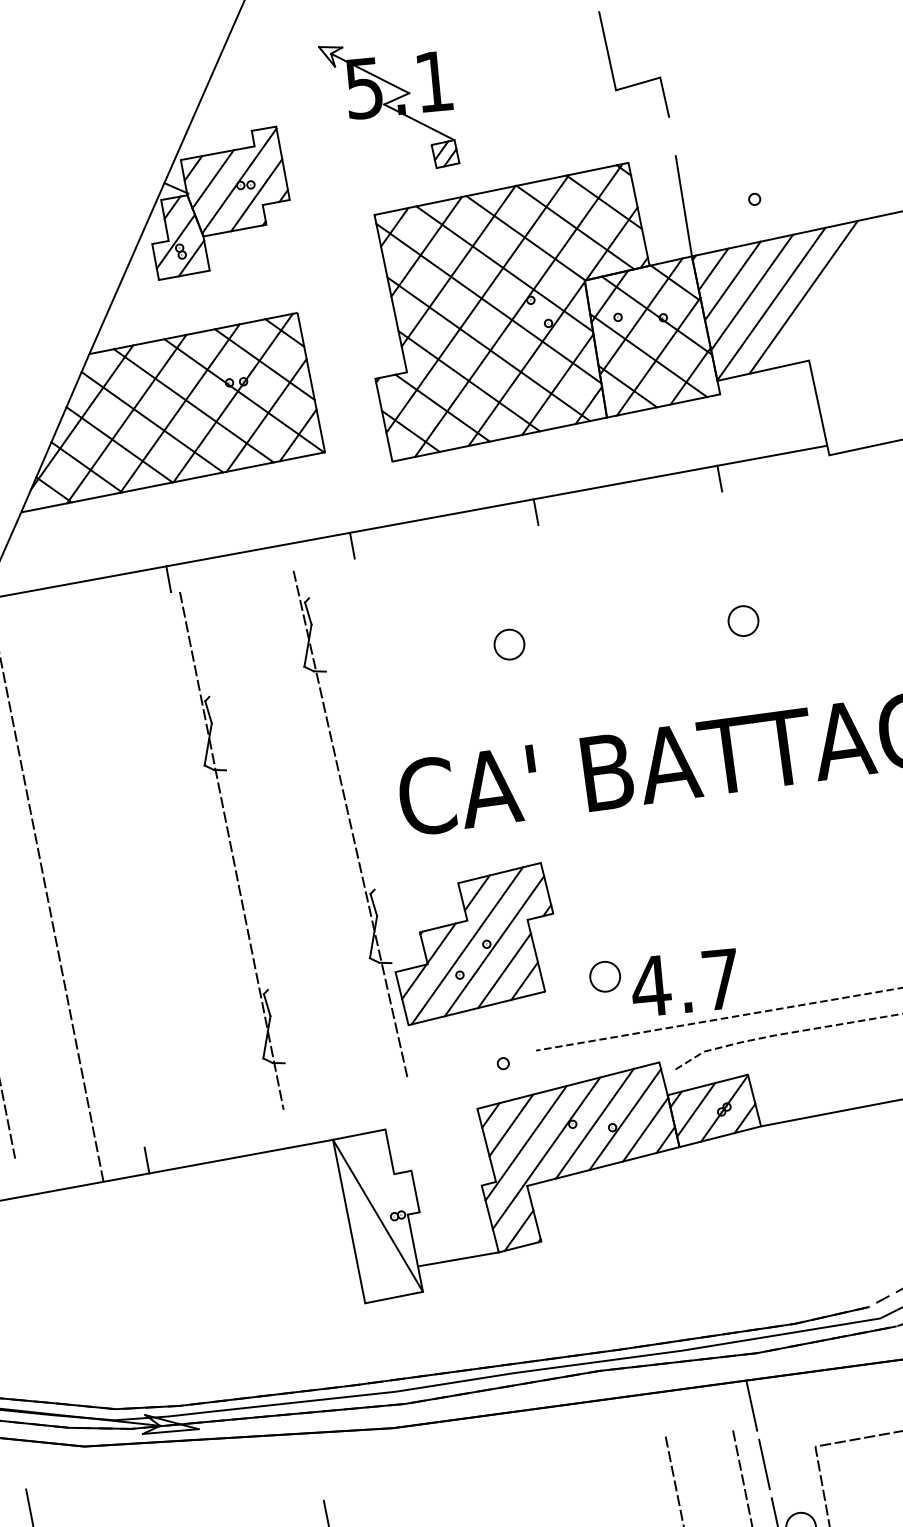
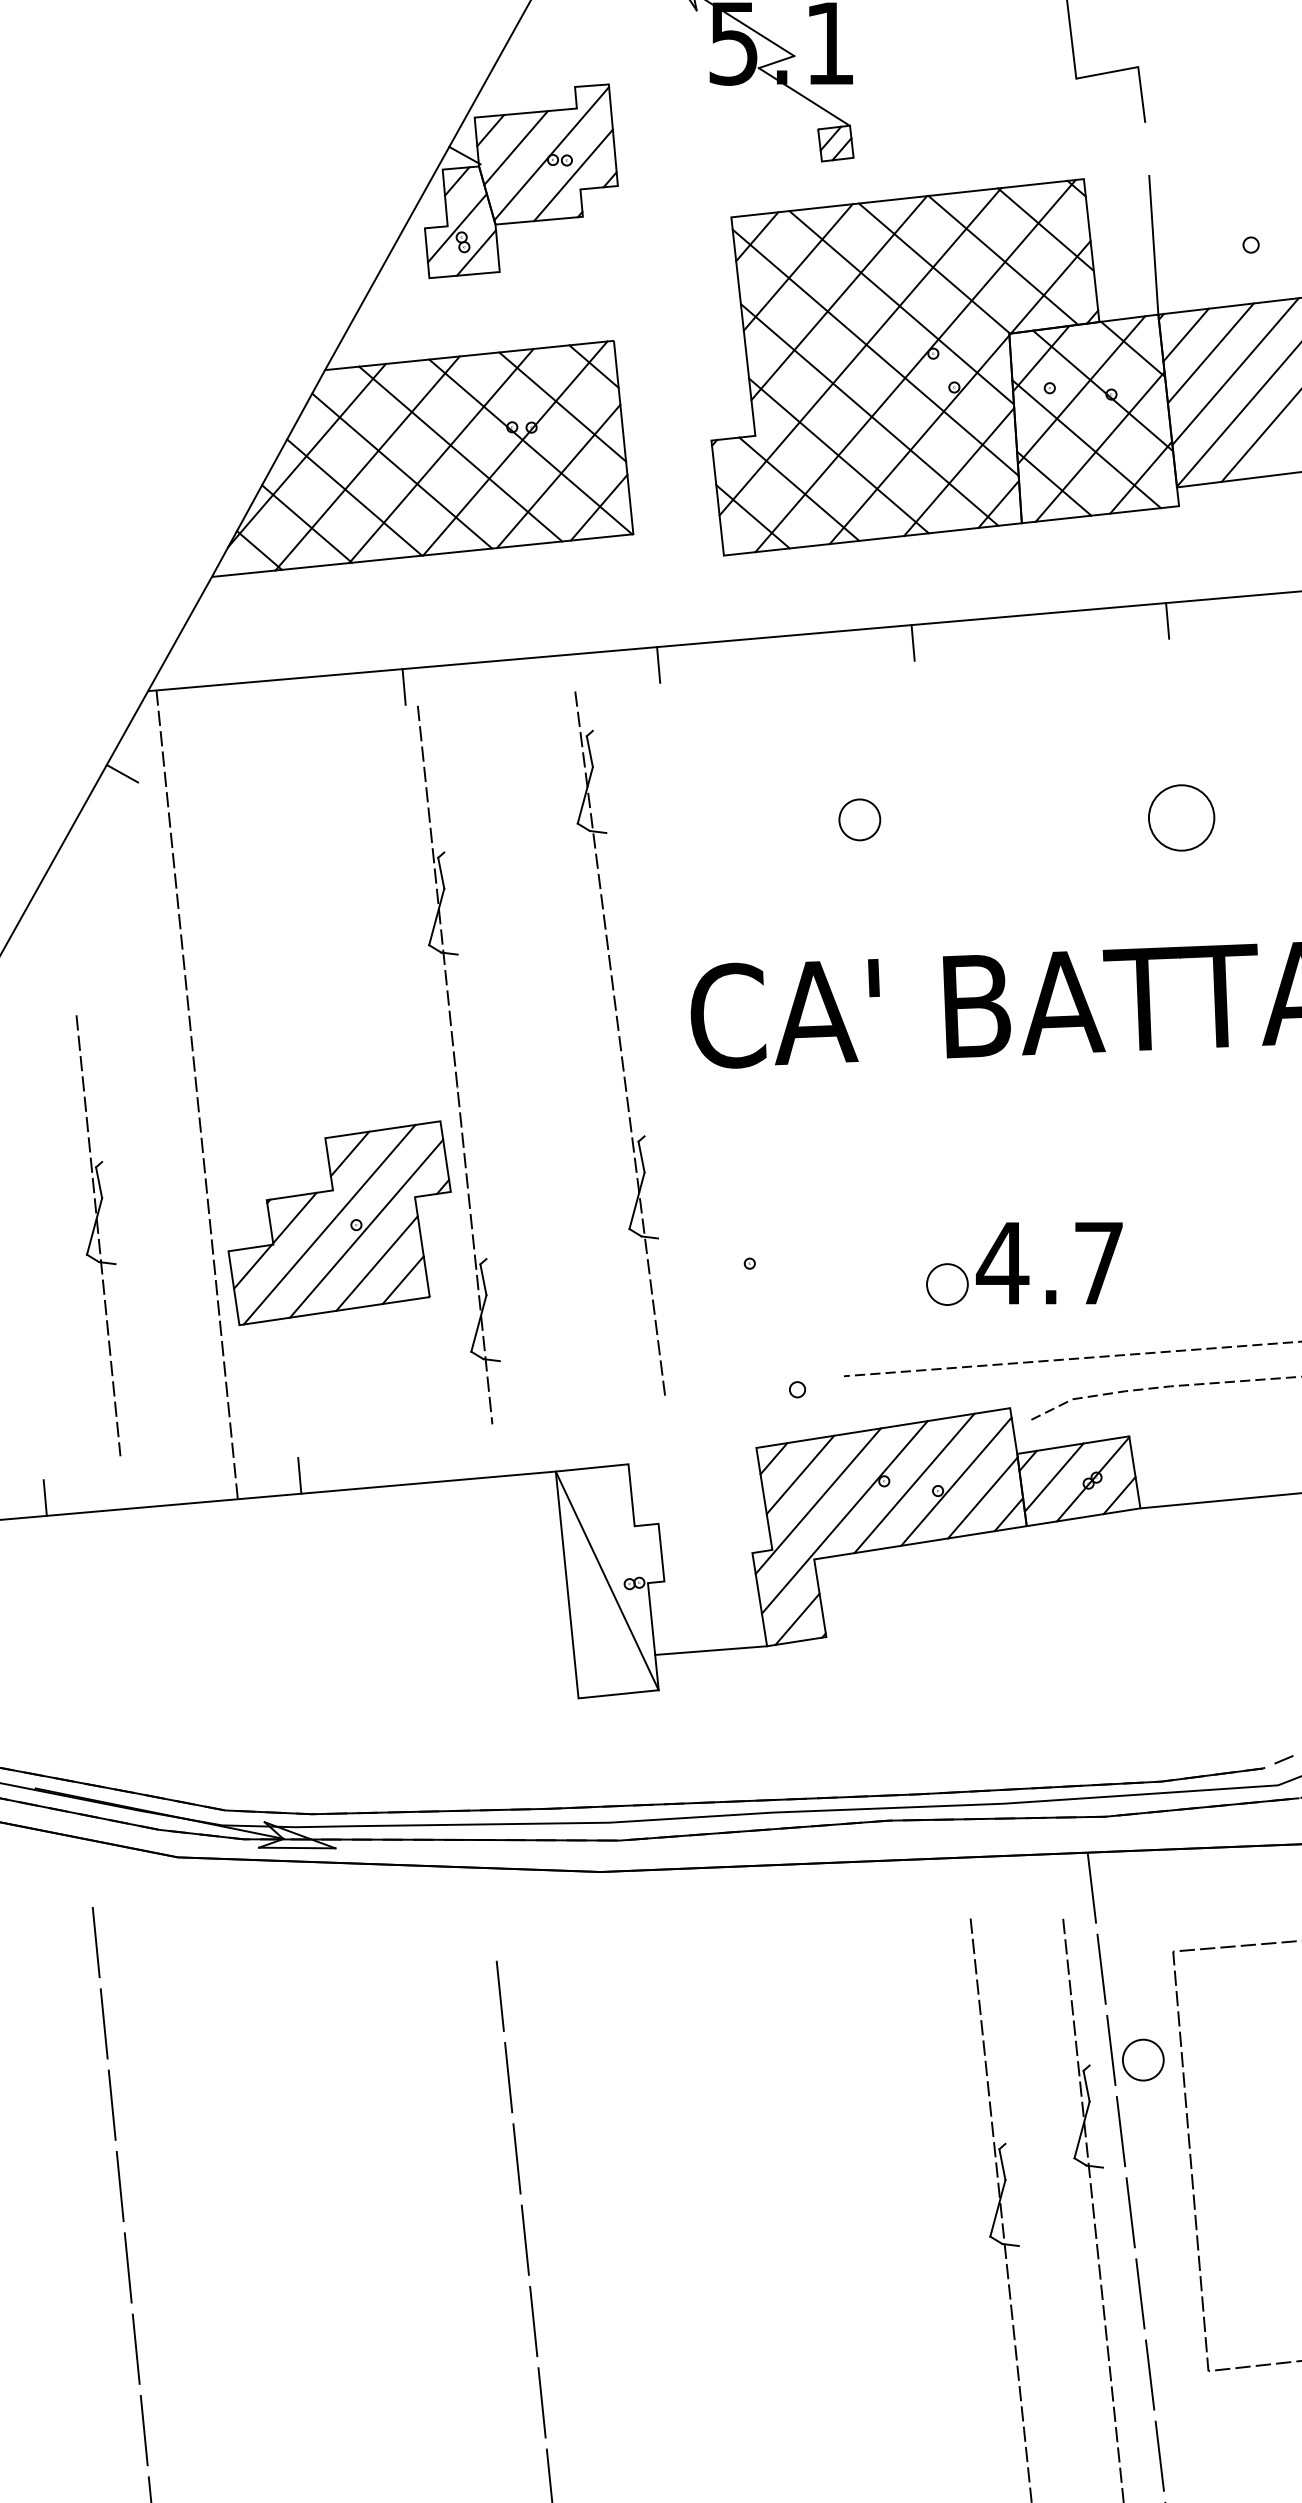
part: (743, 620) -> (1181, 817), size x1.6
part: (474, 944) -> (339, 1223), moved
text: (685, 983) -> (1049, 1263), moved

